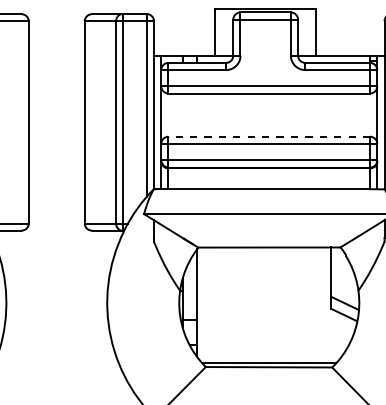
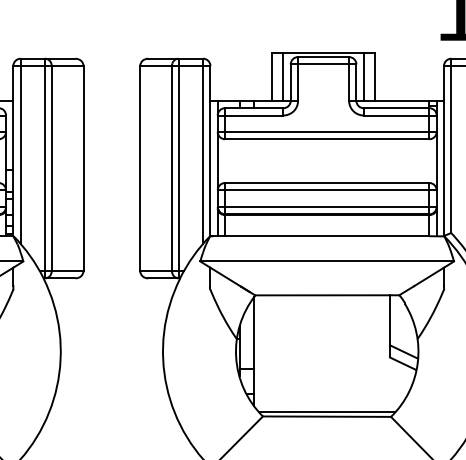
line: (226, 31) -> (283, 76), added
line: (305, 31) -> (363, 76), added
line: (268, 137) -> (326, 183), dashed -> solid

